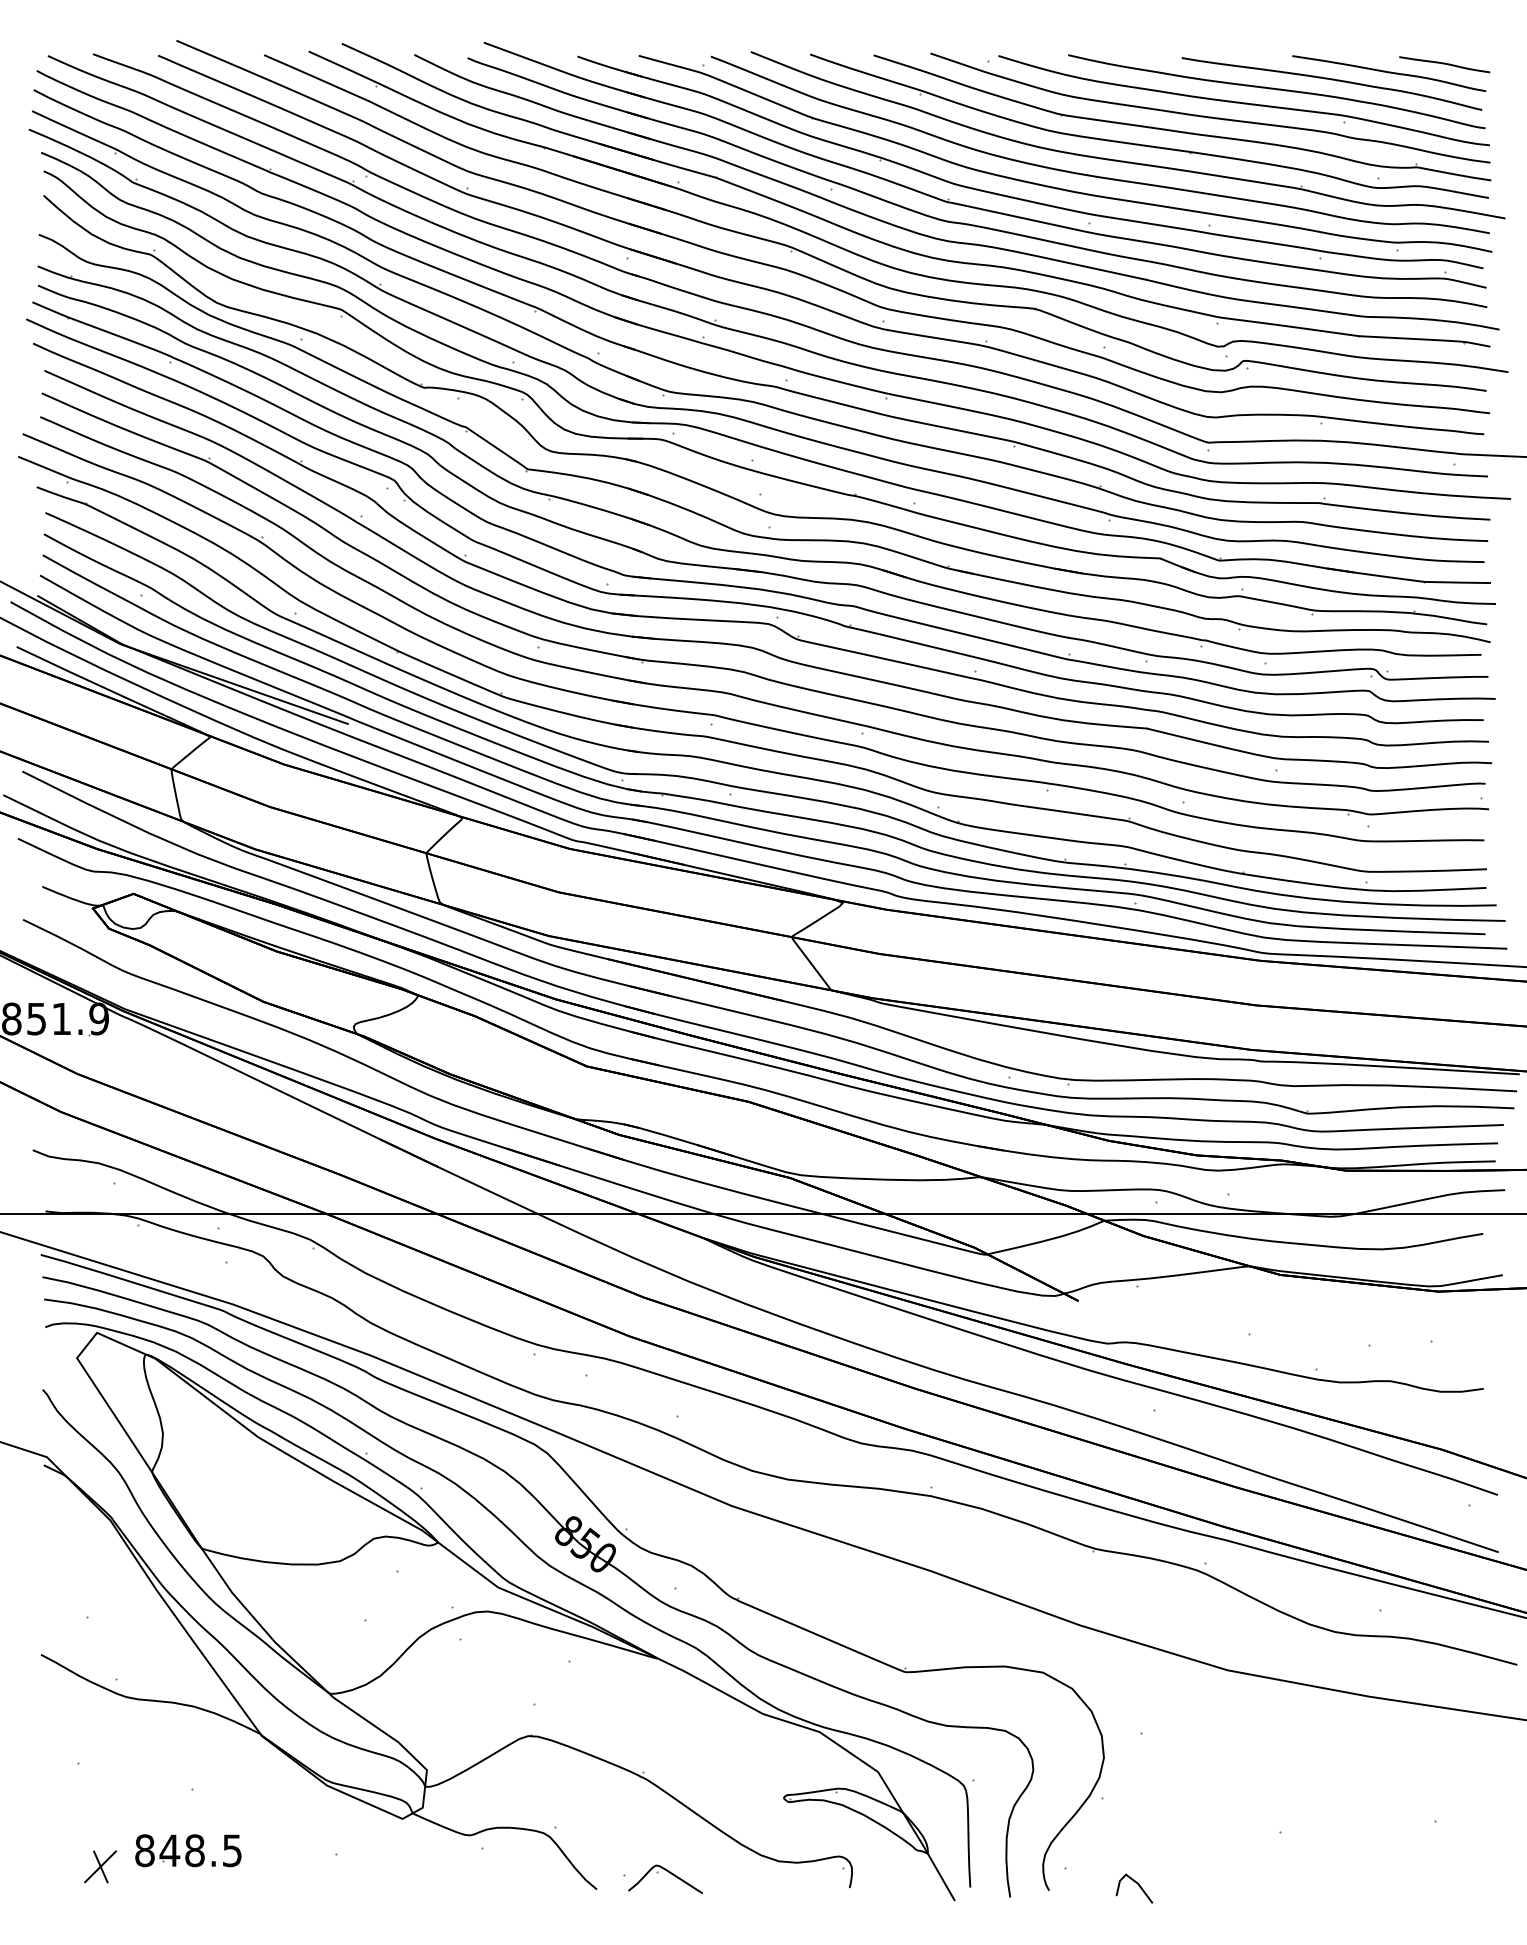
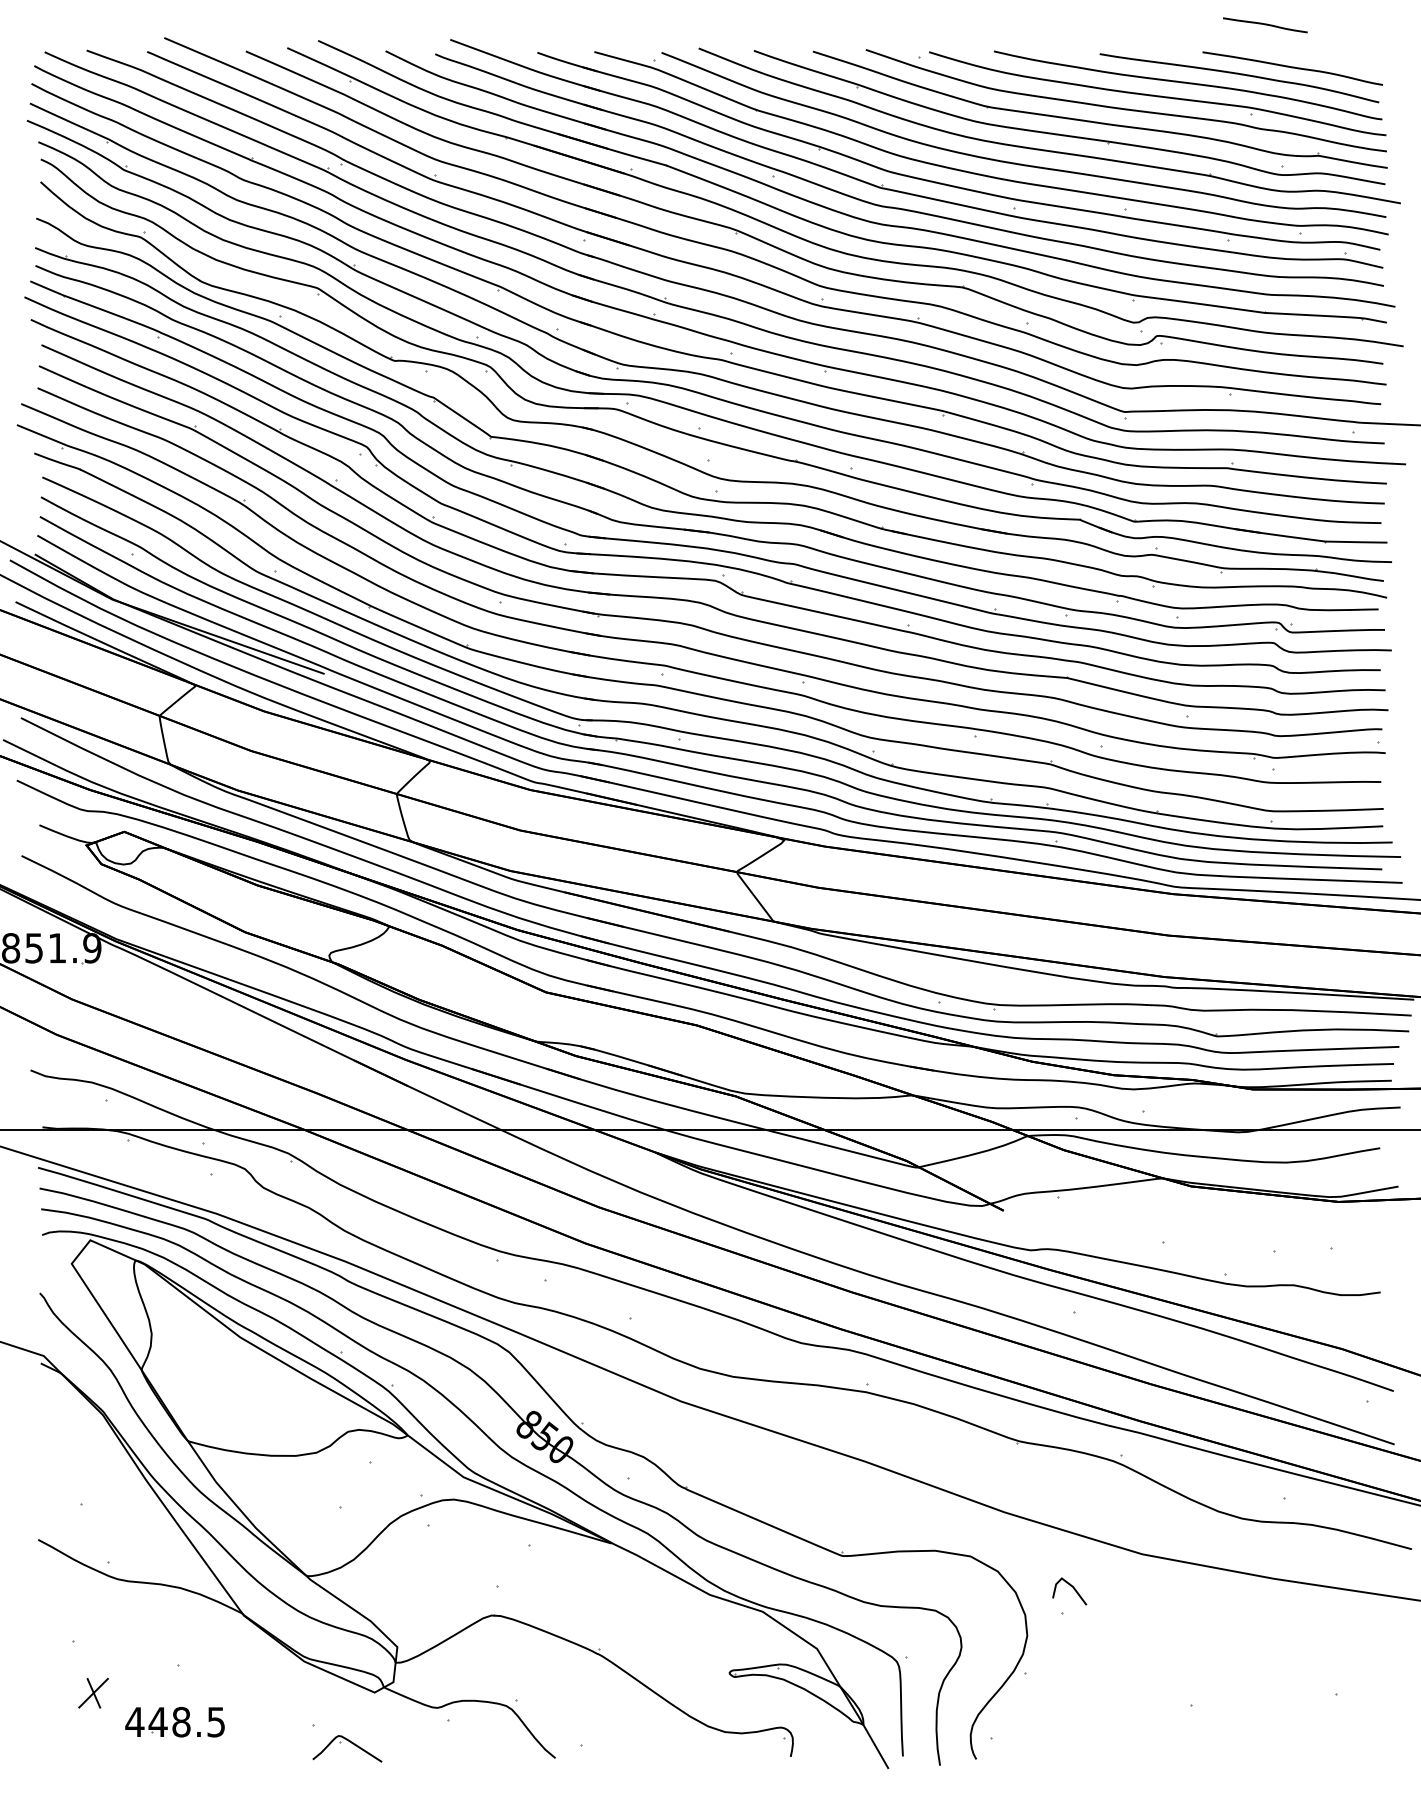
curve: (1444, 64) -> (1265, 25), moved
text: (144, 1849) -> (134, 1721), 848.5 -> 448.5
part: (100, 1866) -> (93, 1692), moved
part: (667, 1872) -> (349, 1742), moved
line: (1138, 1886) -> (1073, 1589), moved

